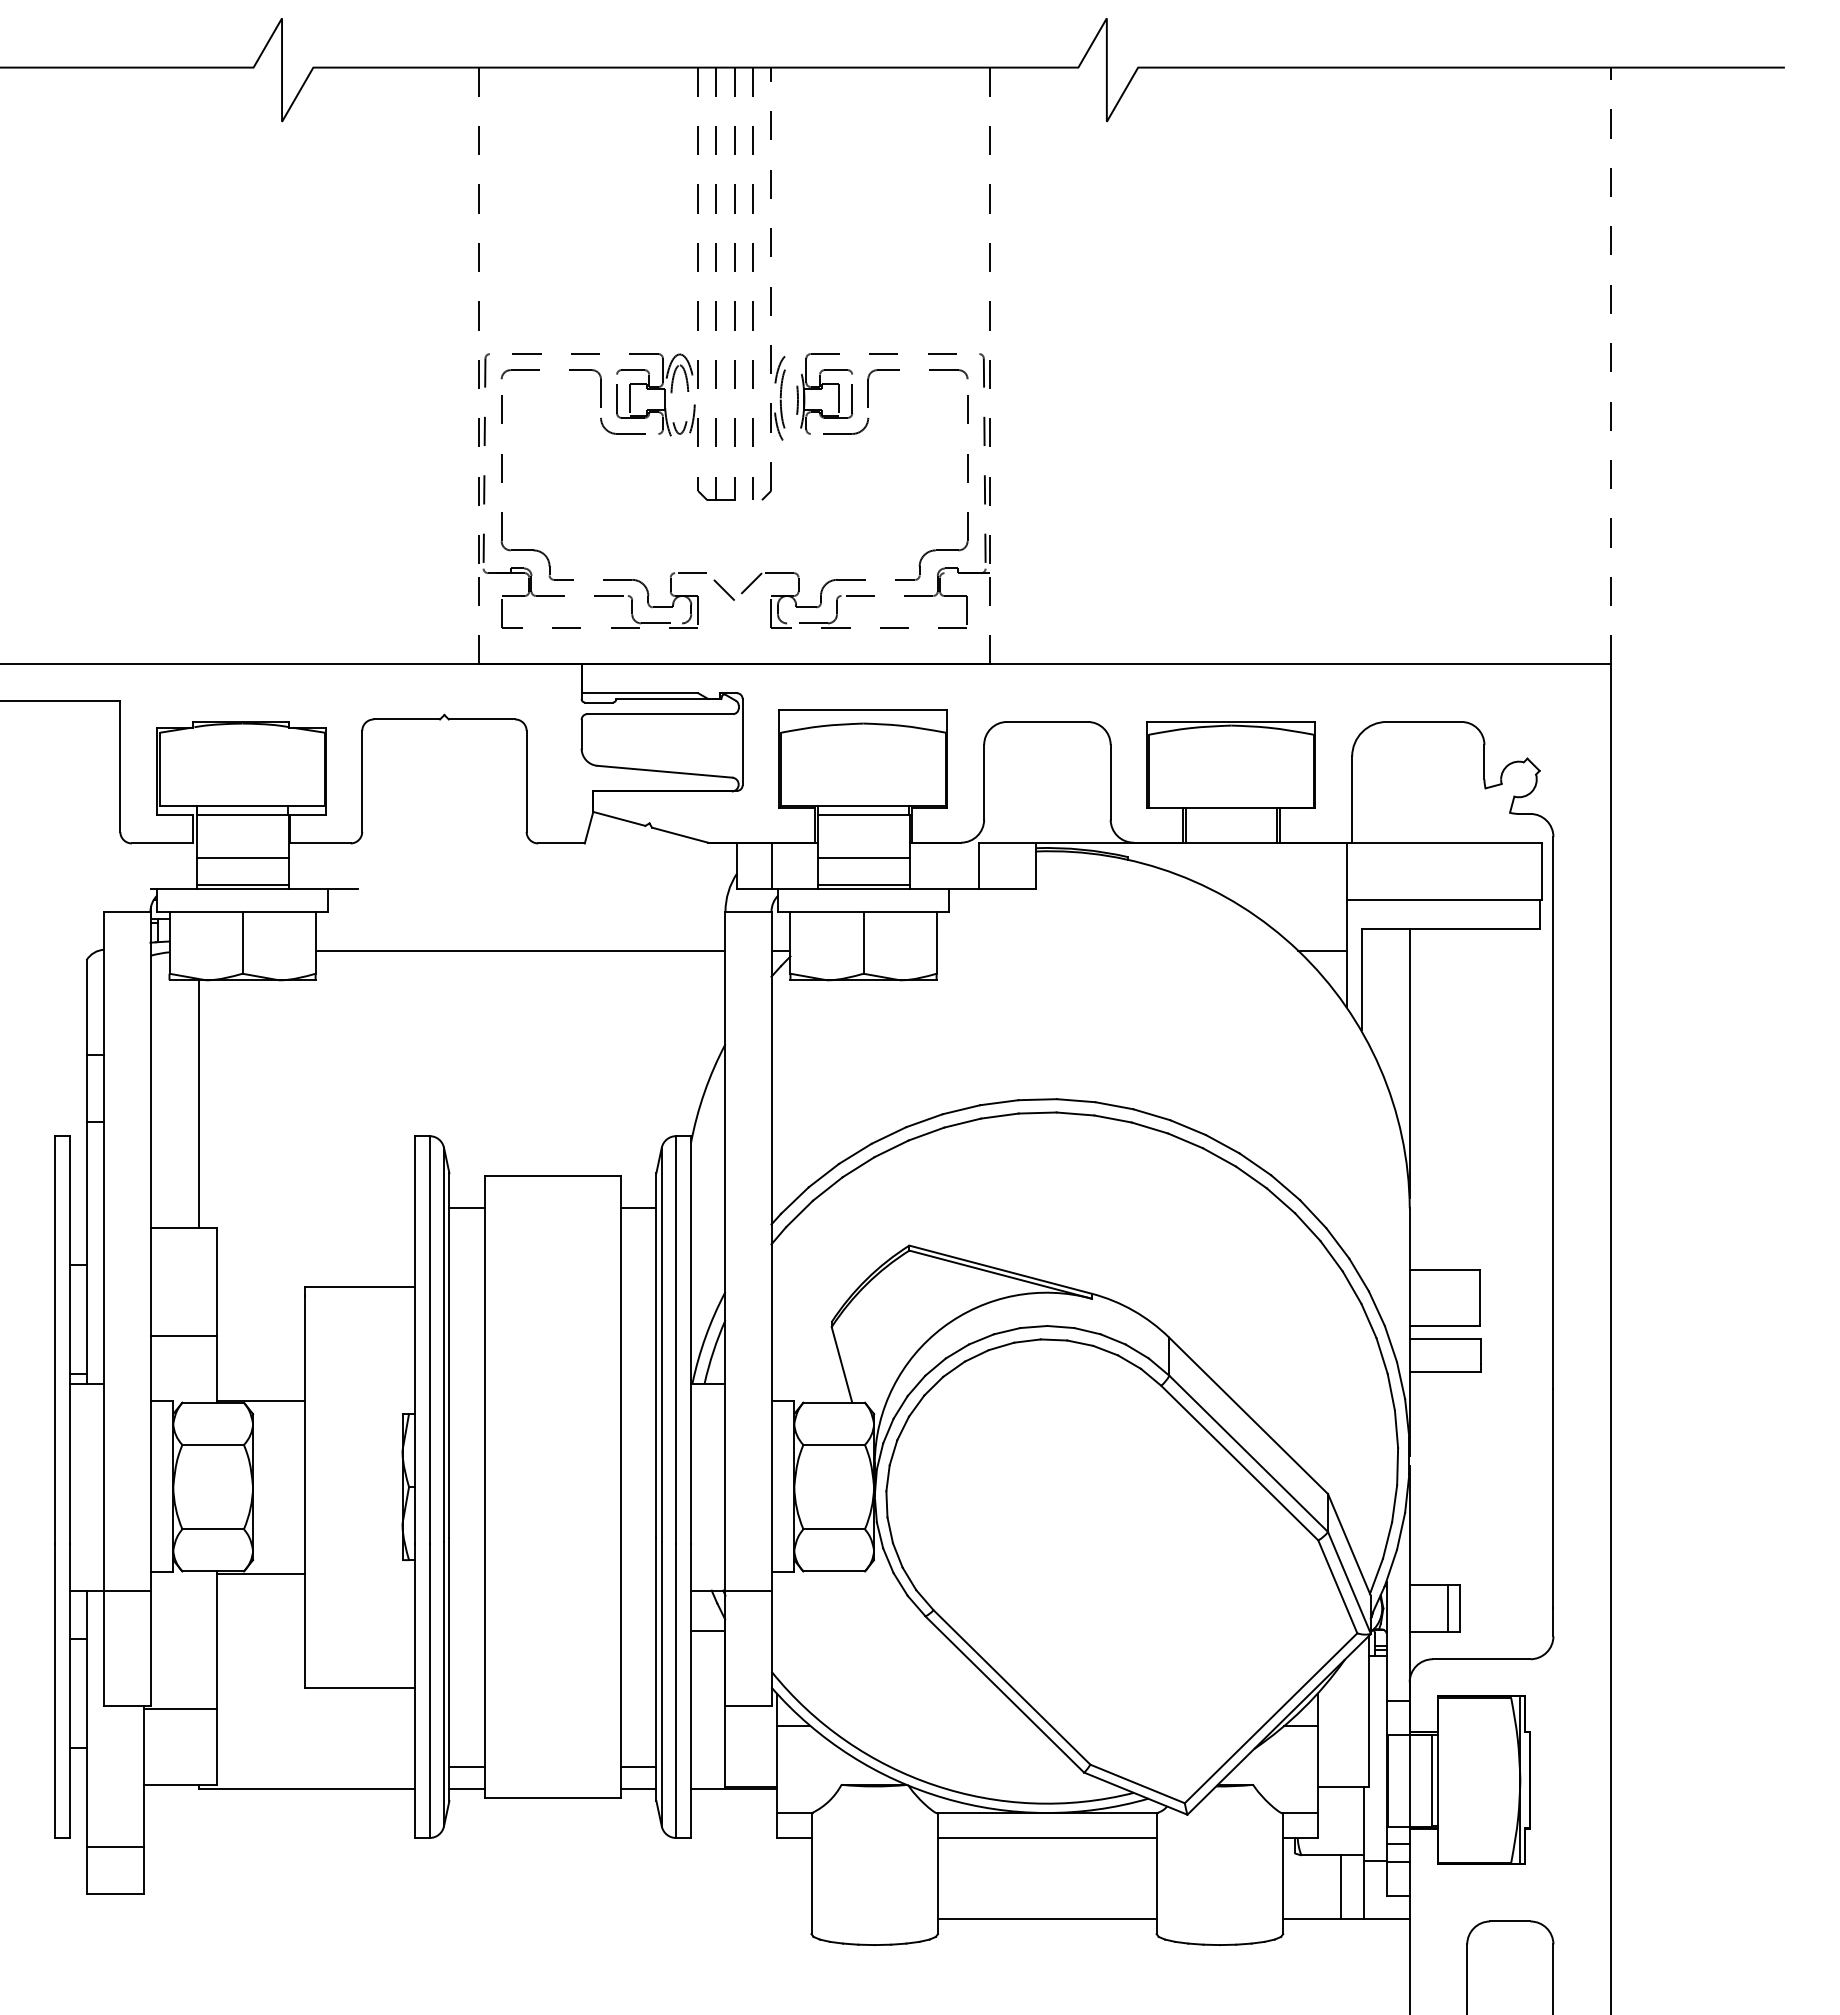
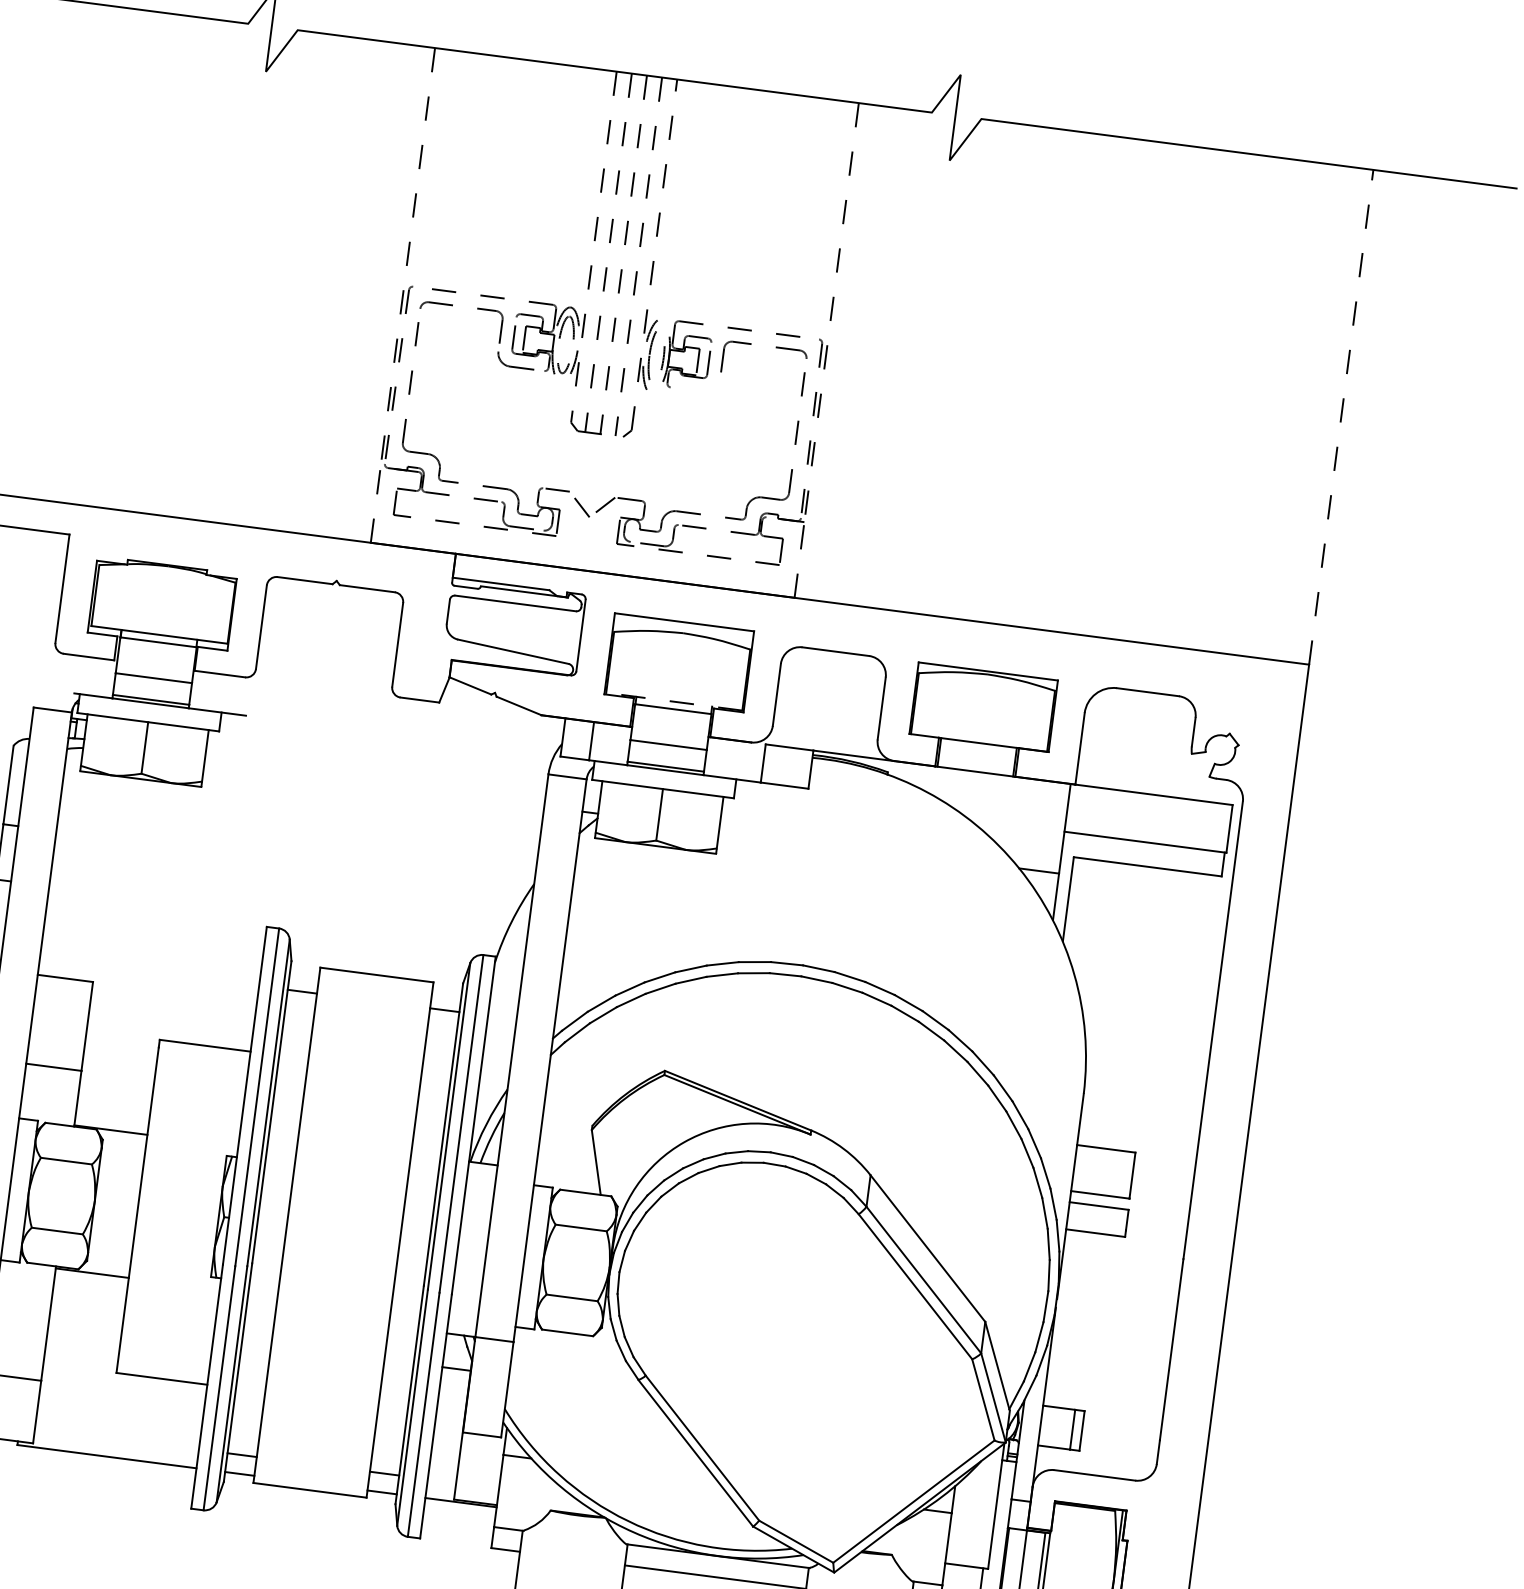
part: (846, 433) -> (700, 390), removed
line: (863, 806) -> (674, 701), solid -> dashed
line: (520, 950) -> (374, 784), removed
line: (1409, 1063) -> (1099, 973), removed
line: (198, 1104) -> (90, 877), removed

